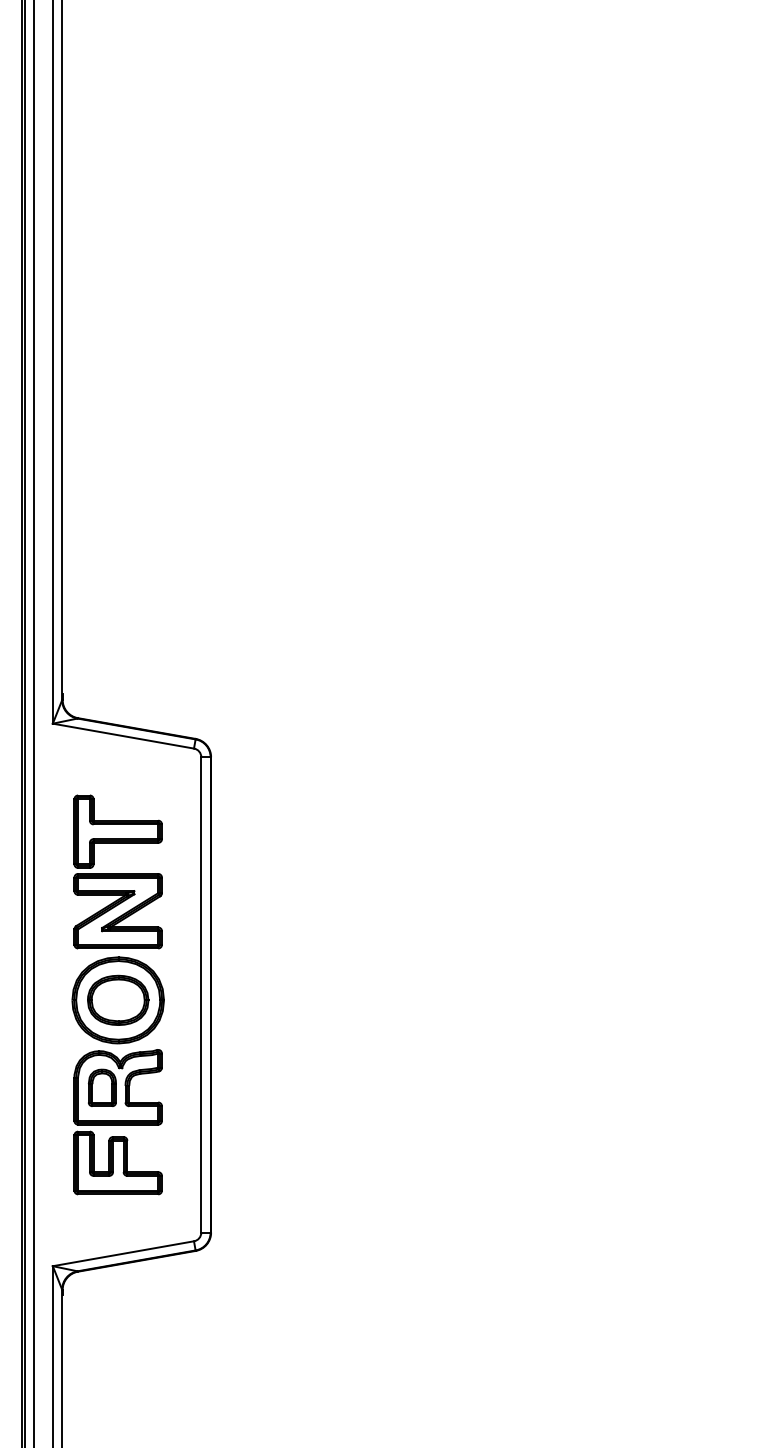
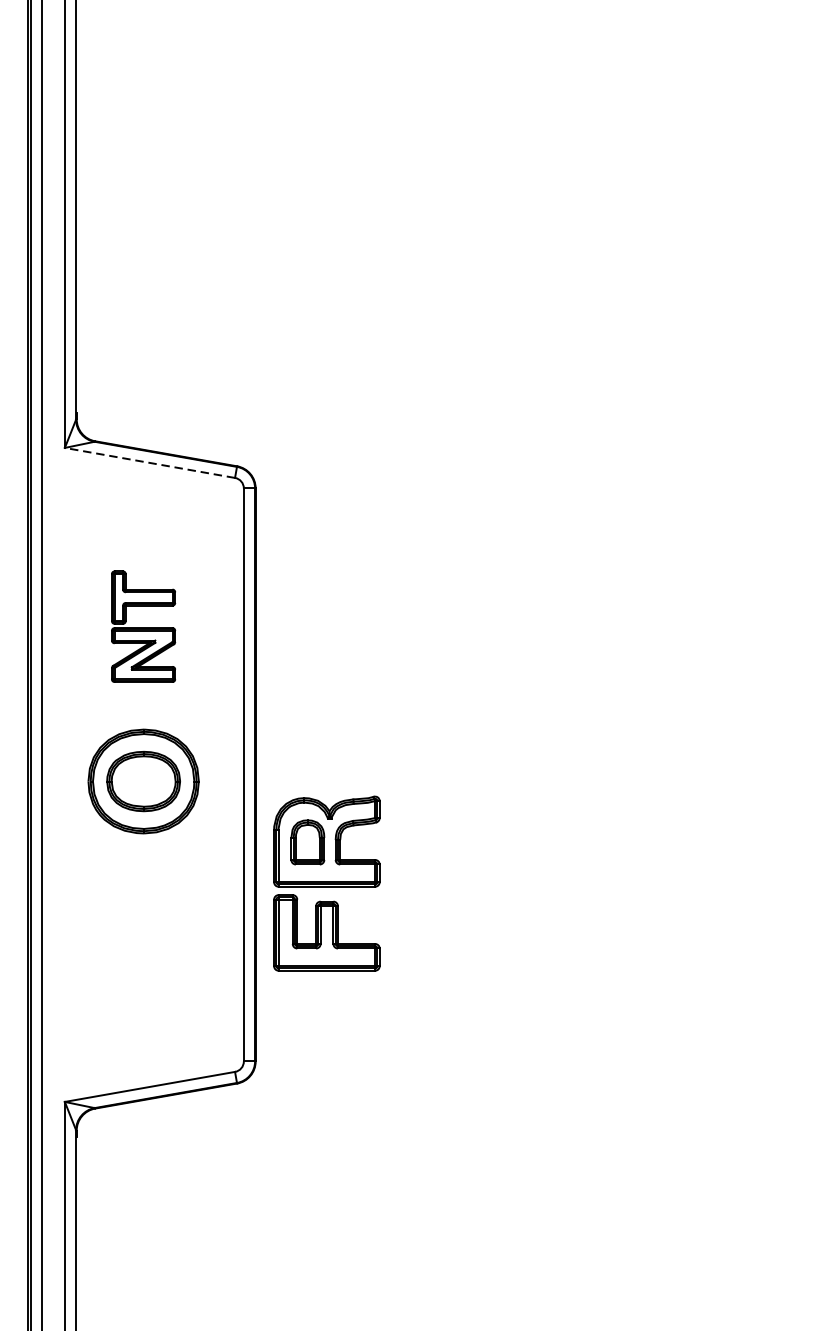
line: (123, 736) -> (150, 463), solid -> dashed
part: (117, 871) -> (142, 626), size x0.6
part: (117, 1122) -> (326, 884), moved

